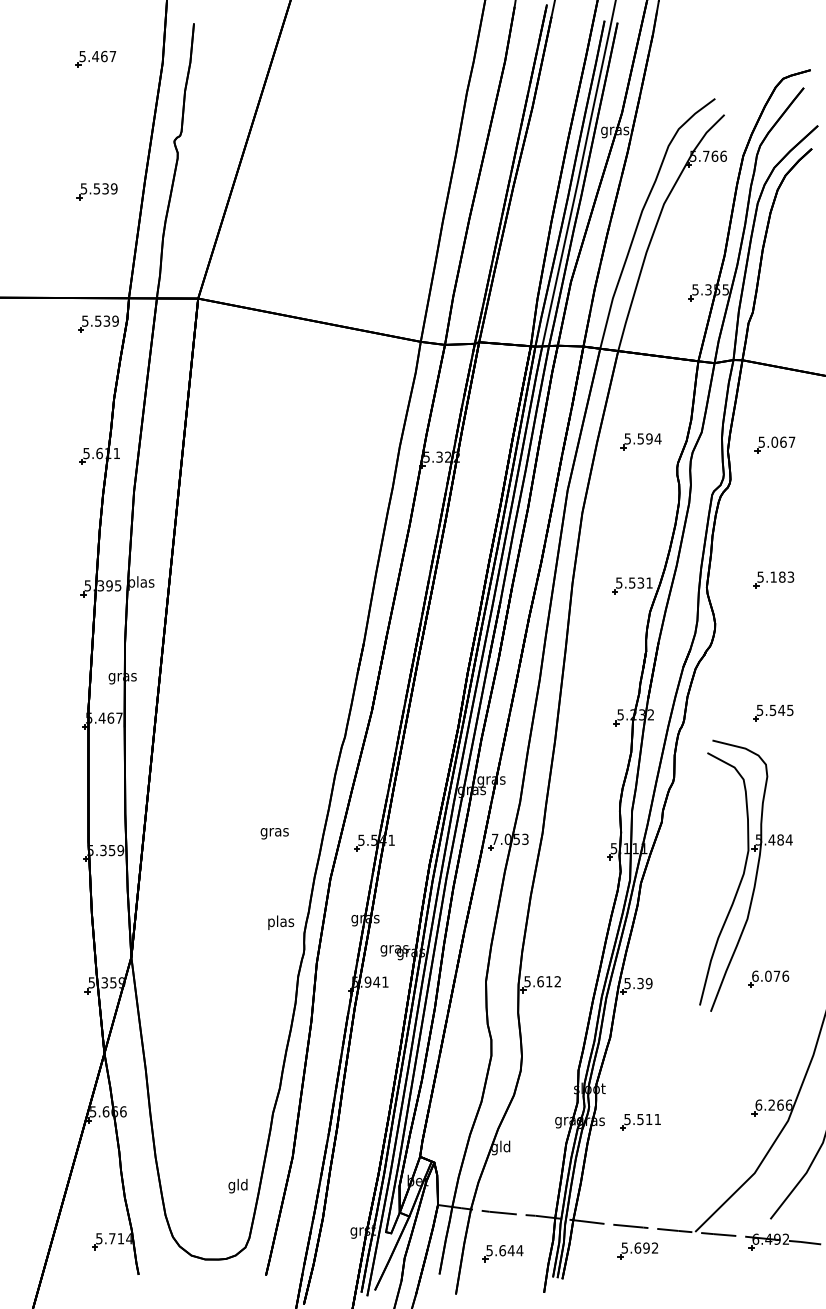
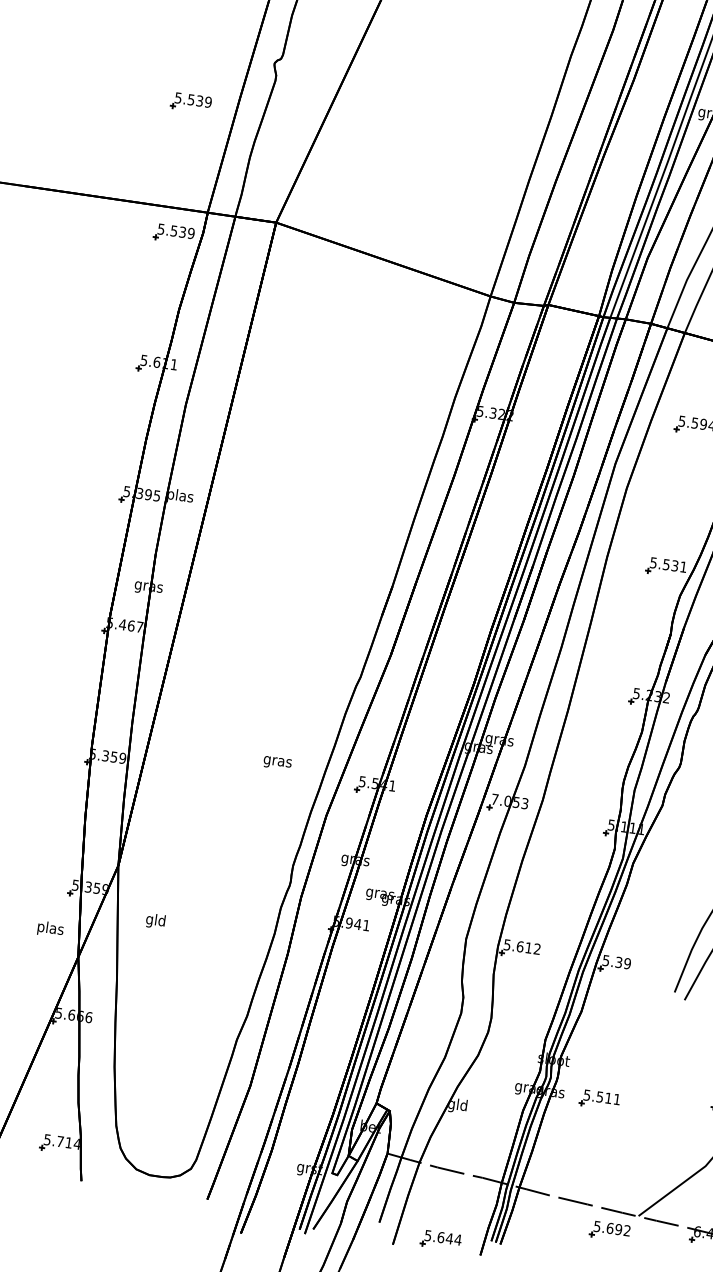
text: (281, 922) -> (51, 929), moved
text: (237, 1185) -> (155, 920), moved
part: (637, 1250) -> (609, 1230), moved
part: (502, 1253) -> (440, 1240), moved

